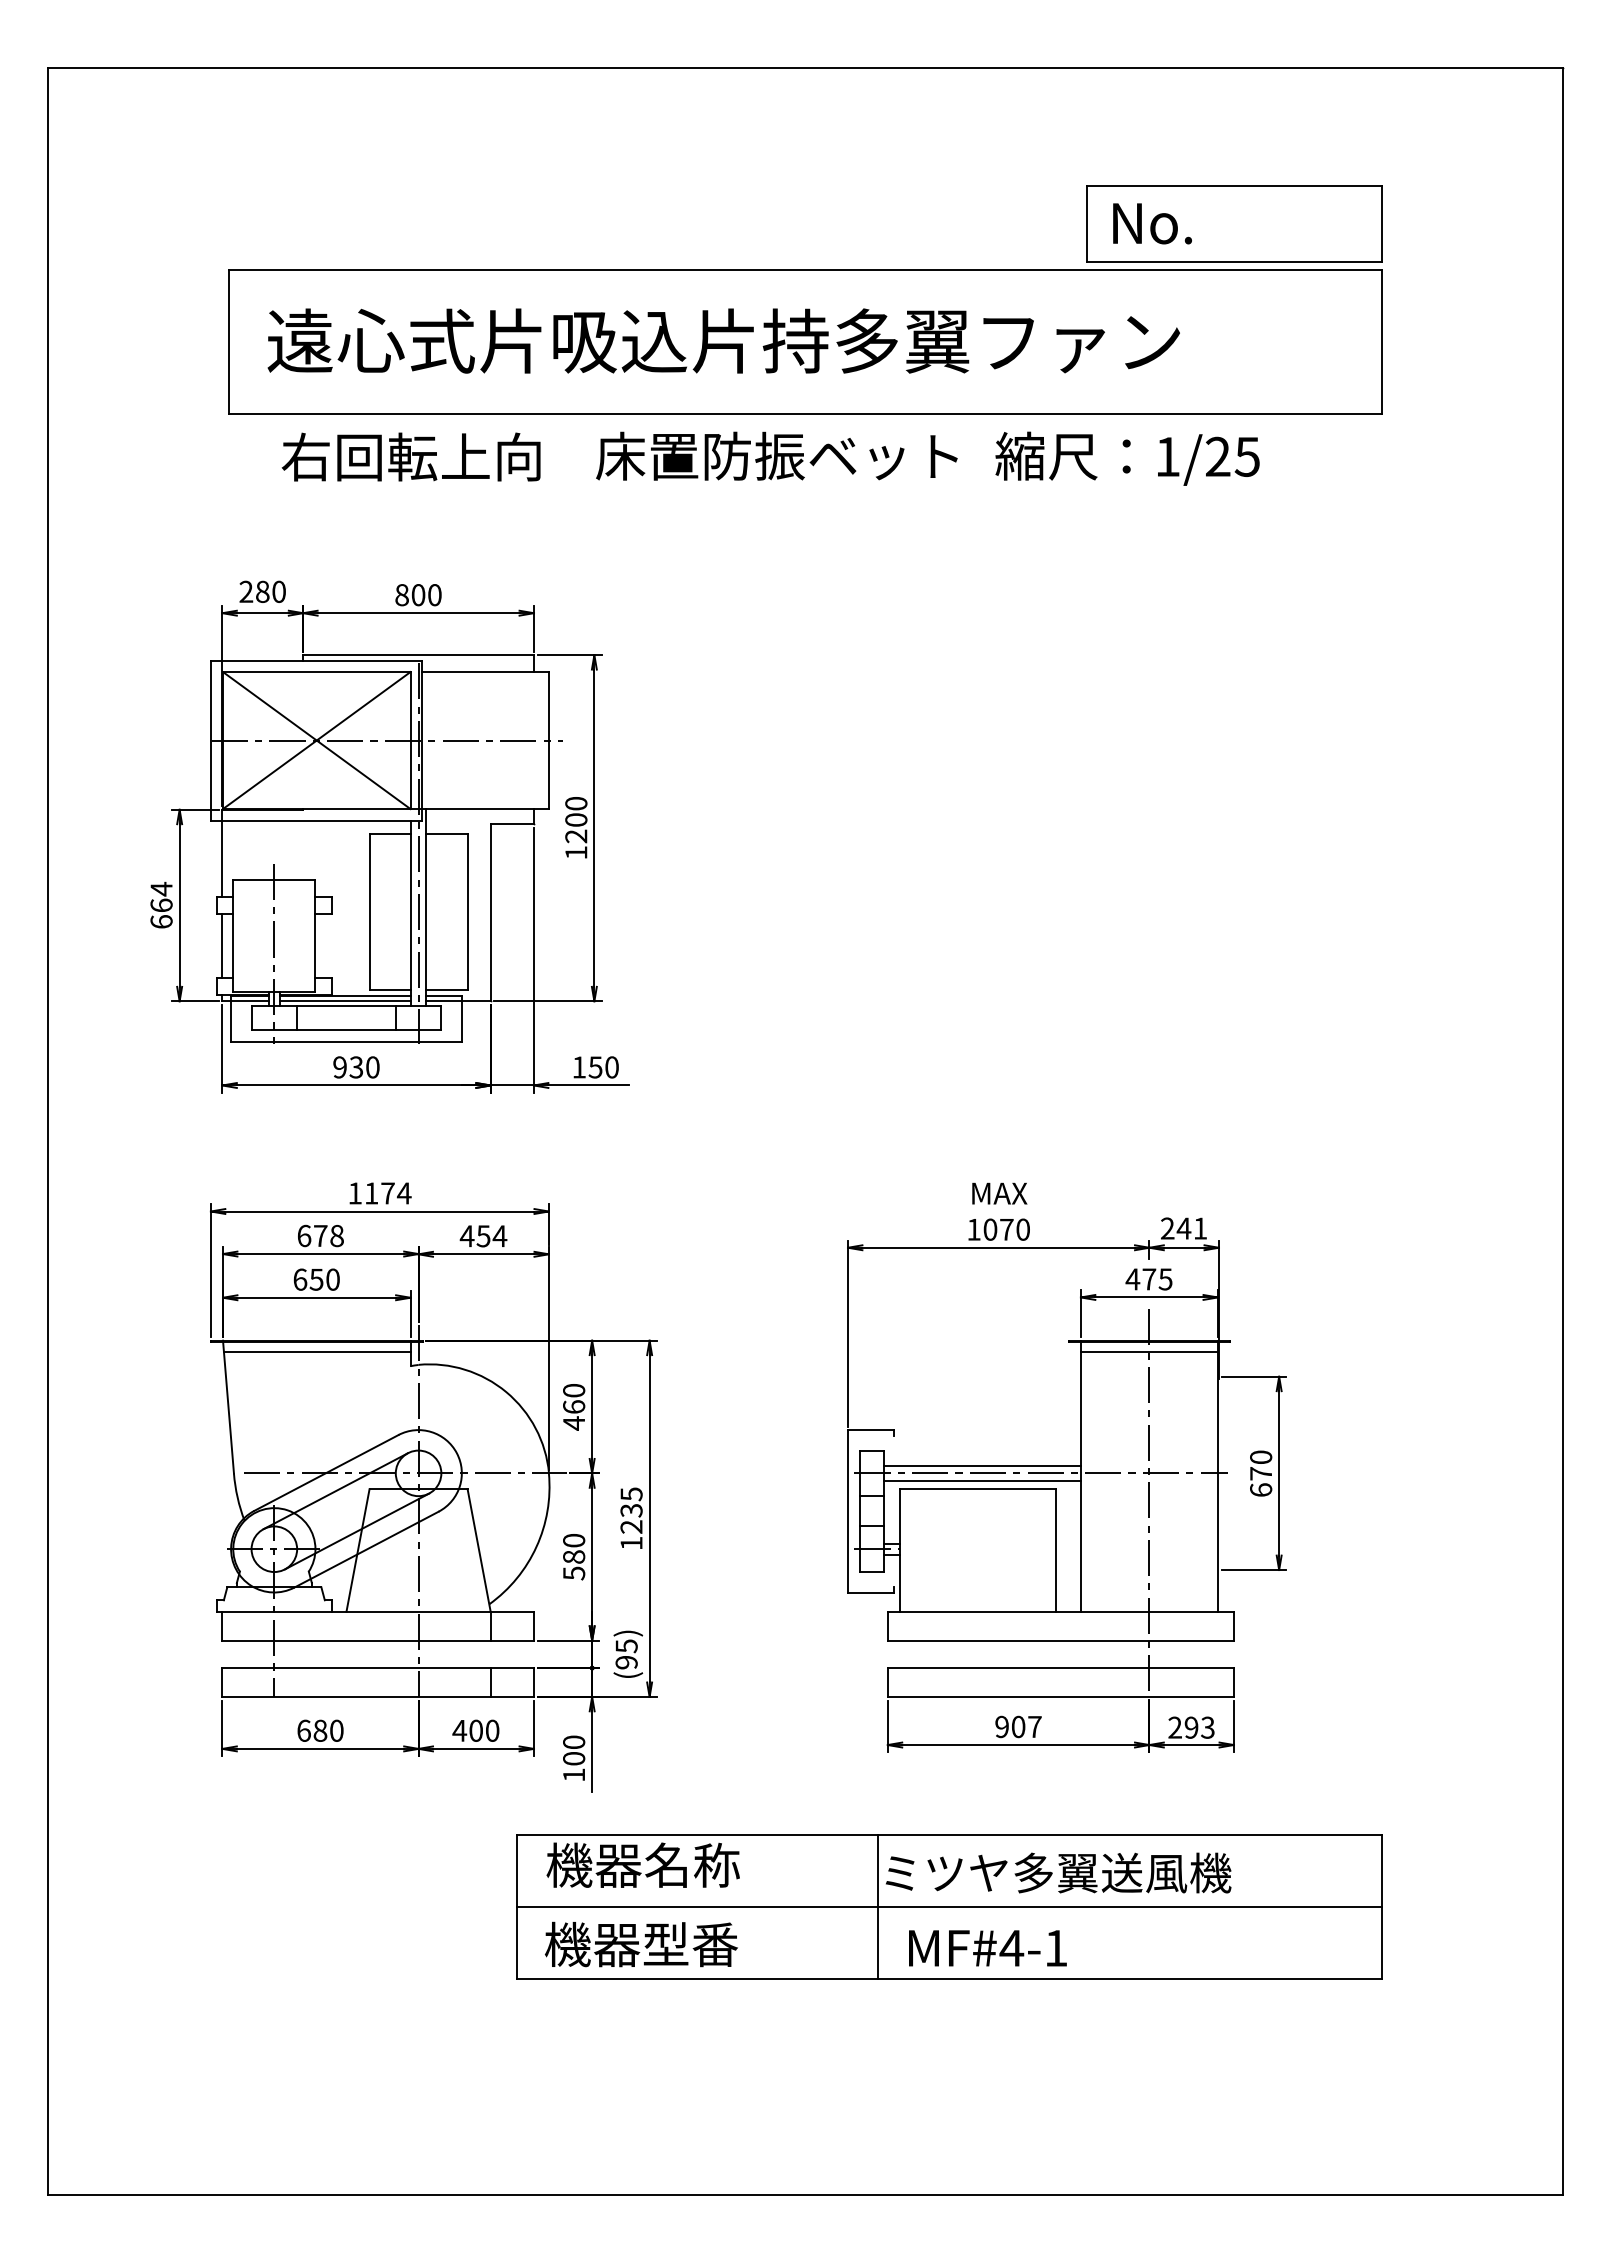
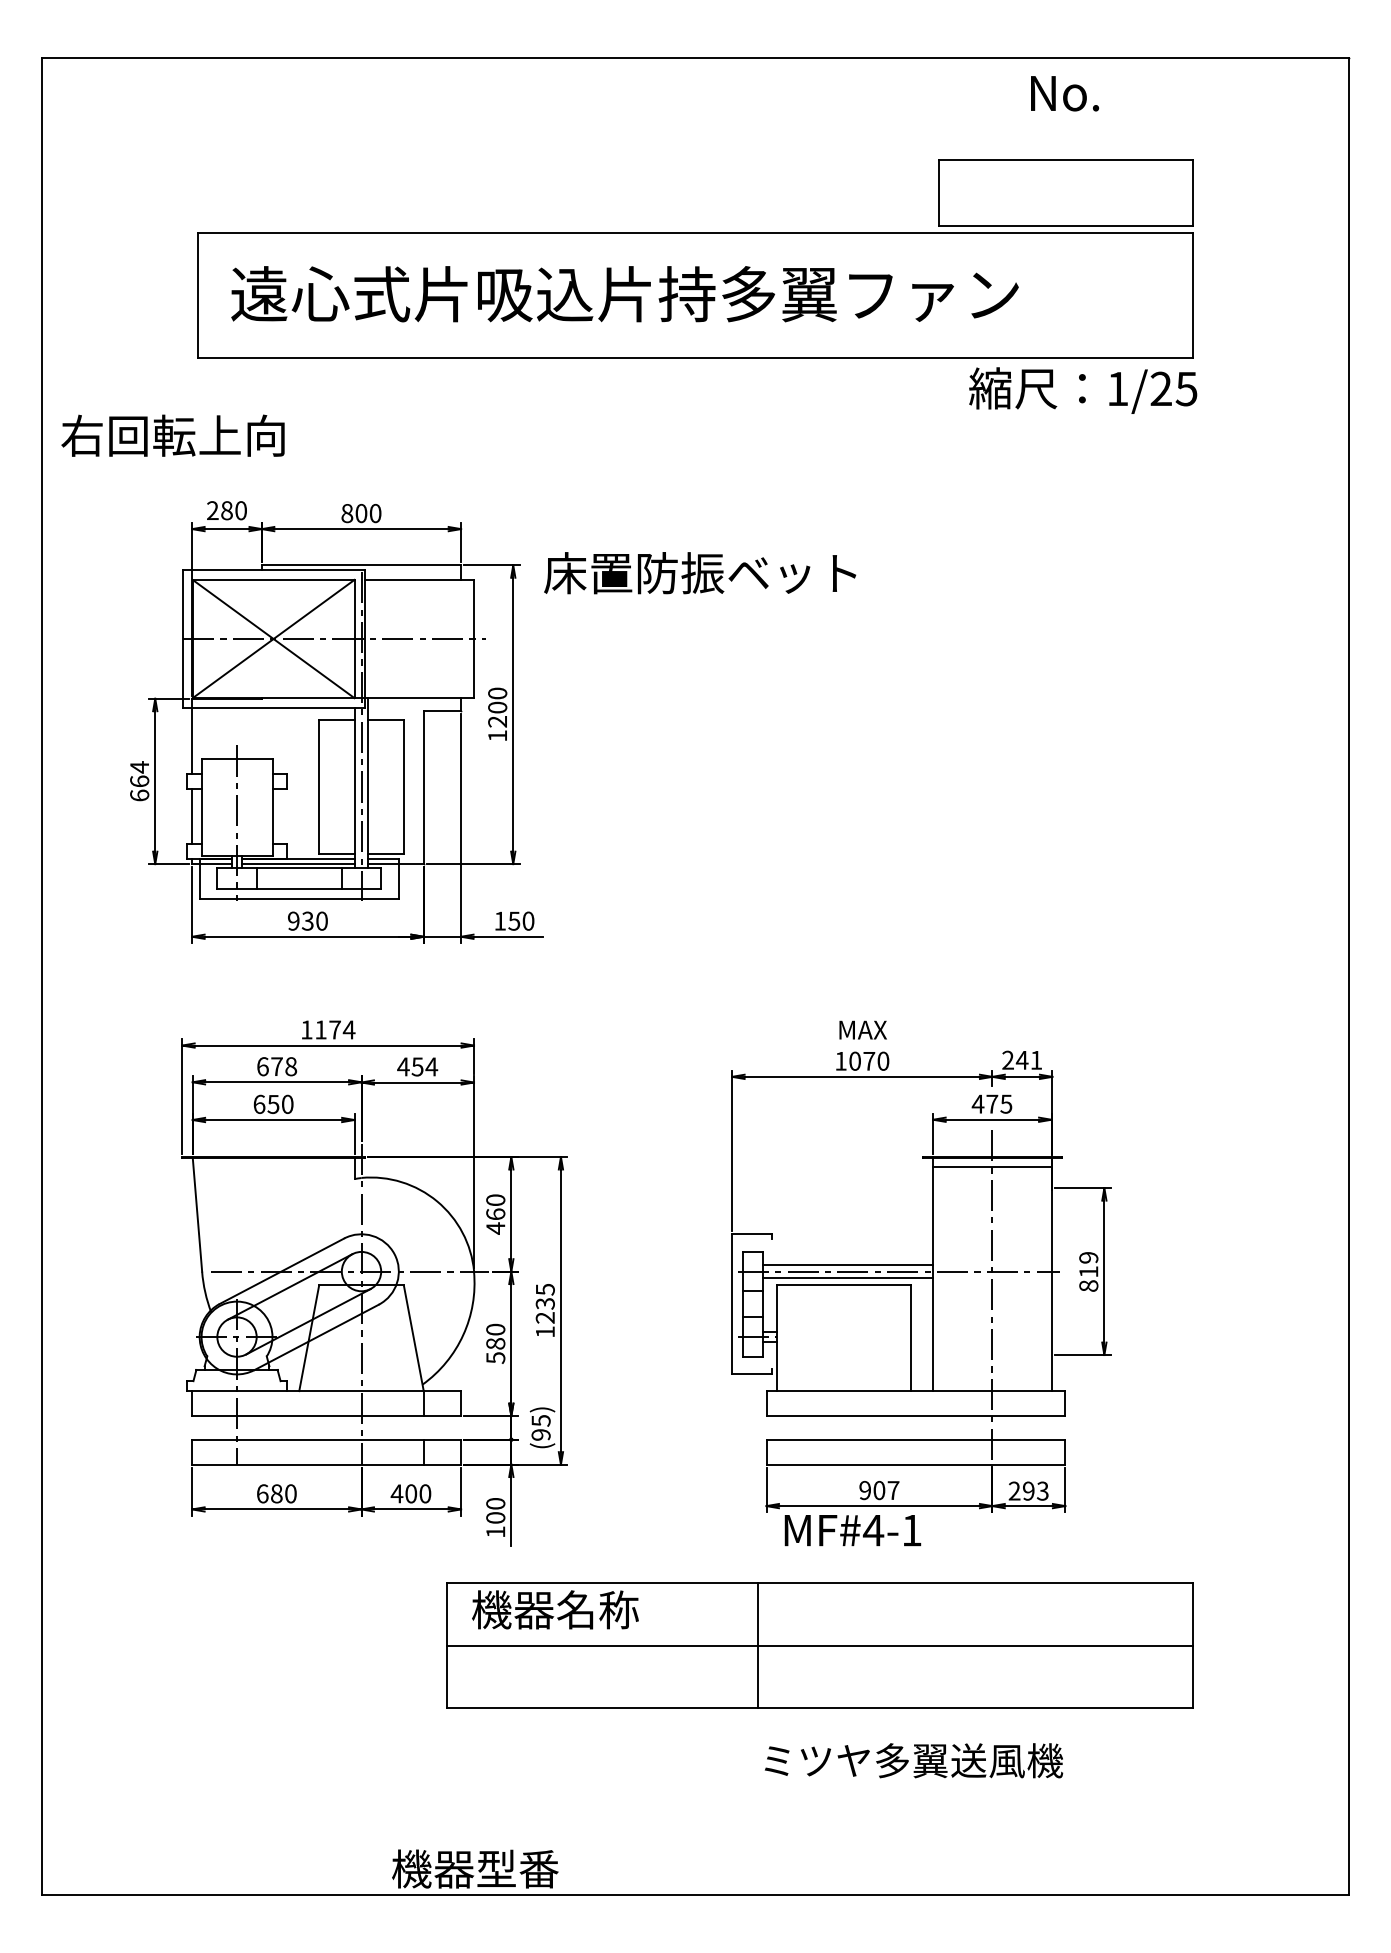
text: (1152, 223) -> (1064, 93), moved
text: (776, 455) -> (699, 572), moved
text: (410, 456) -> (172, 435), moved
text: (1127, 458) -> (1083, 390), moved
line: (316, 1352) -> (273, 1167), removed
text: (1261, 1473) -> (1089, 1271), 670 -> 819
text: (1058, 1872) -> (913, 1760), moved
text: (641, 1944) -> (475, 1869), moved
text: (987, 1948) -> (852, 1530), moved

